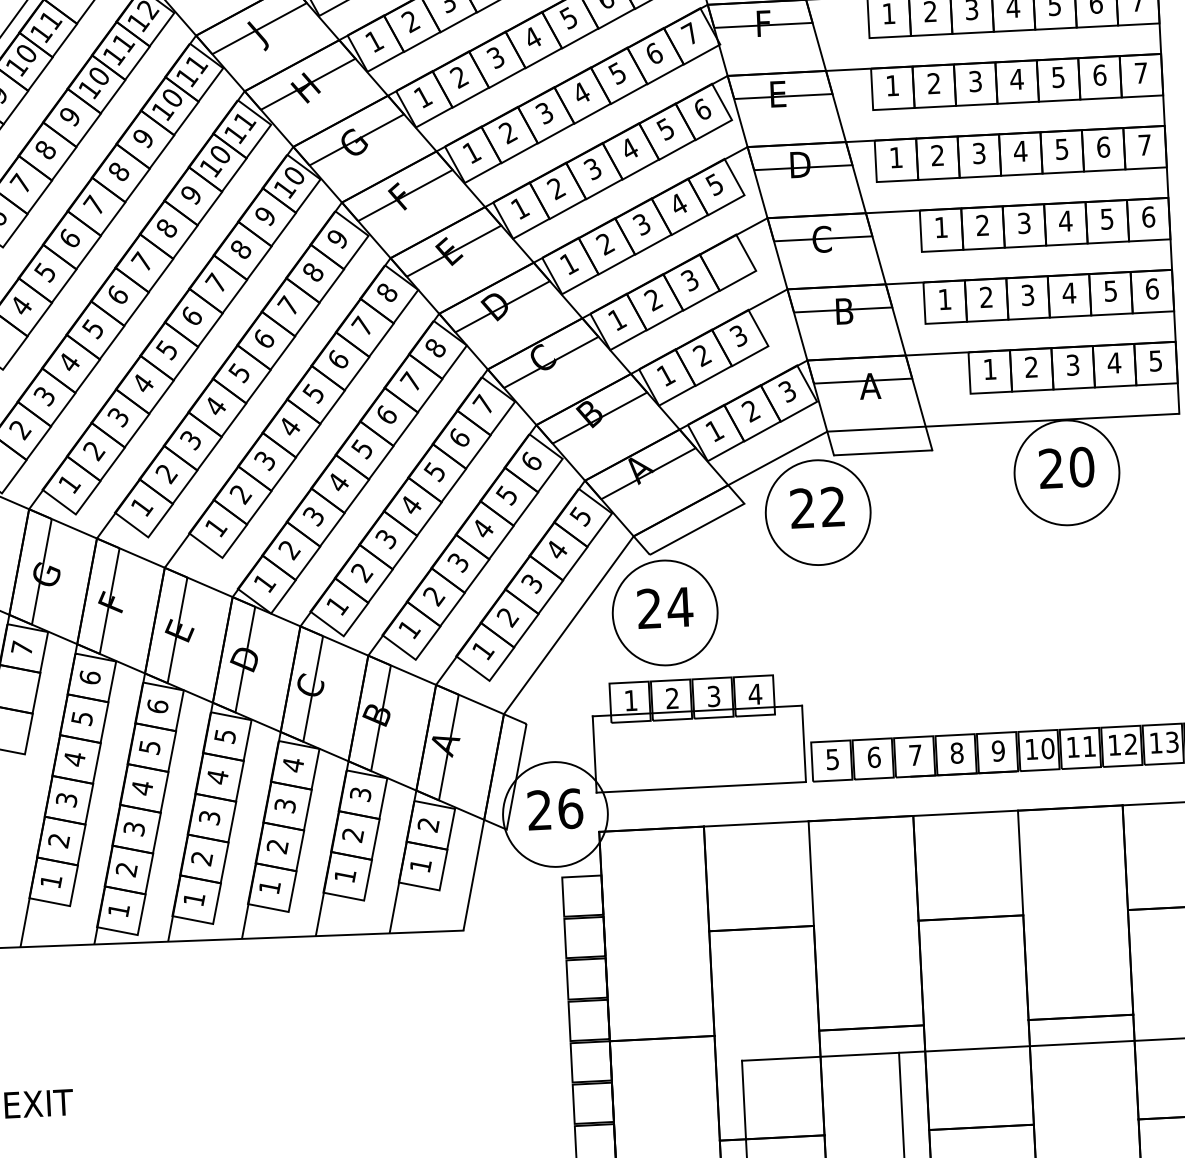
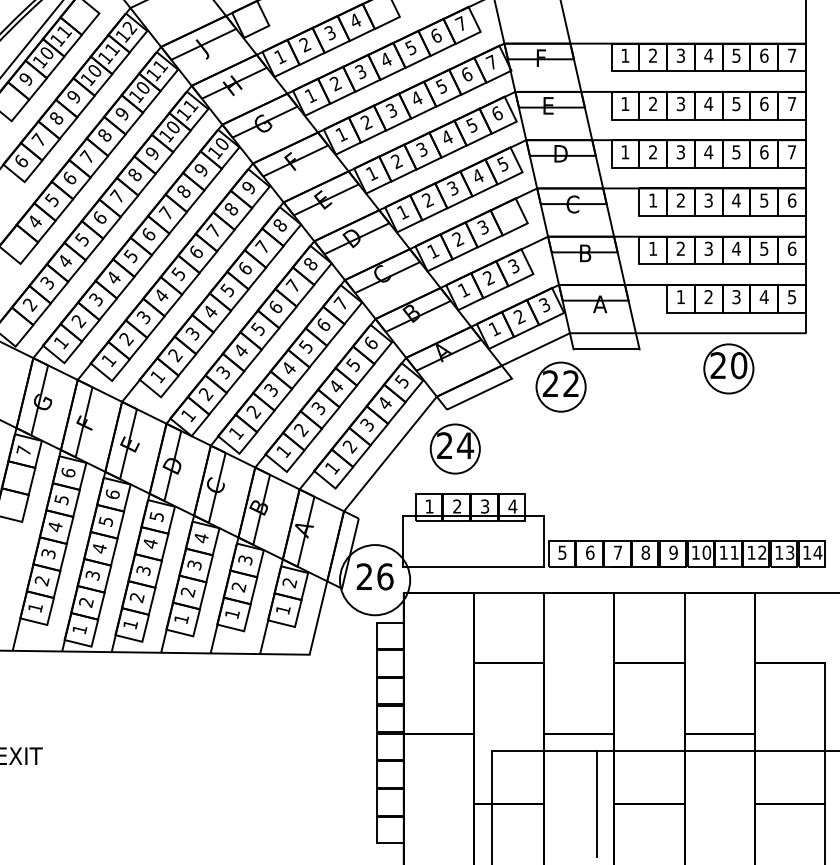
circle: (1066, 472) -> (728, 368), size x0.7
circle: (817, 513) -> (560, 387), size x0.7
circle: (665, 612) -> (455, 448), size x0.7

